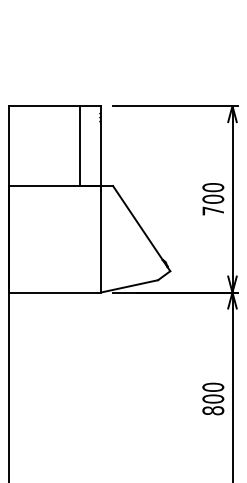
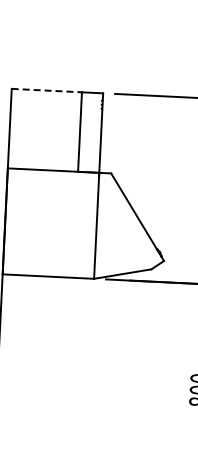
line: (44, 106) -> (46, 90), solid -> dashed

